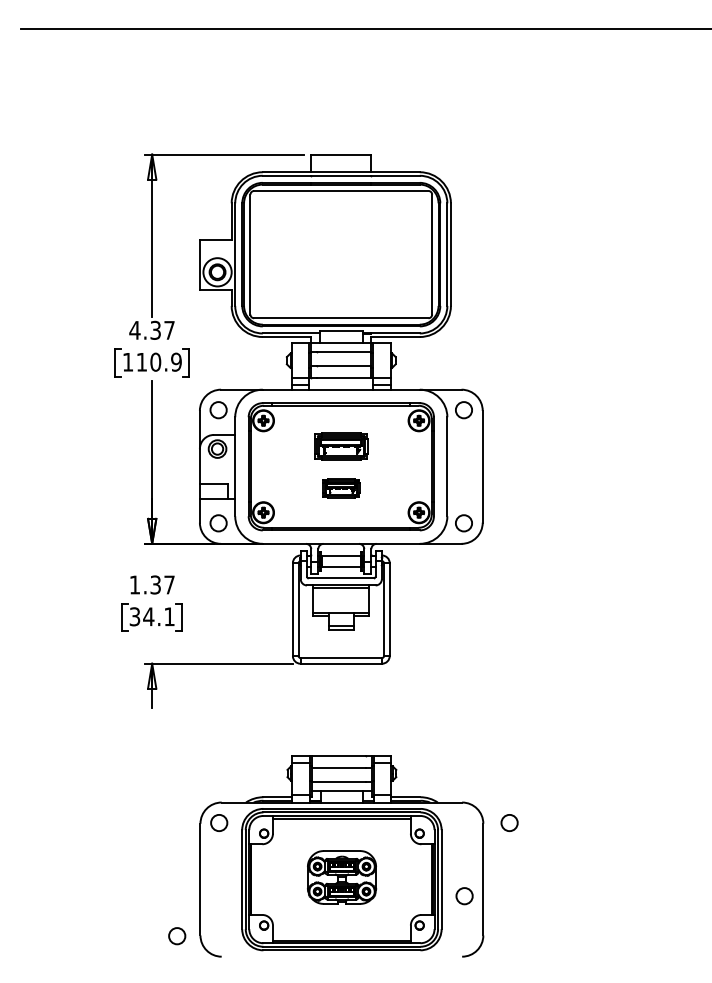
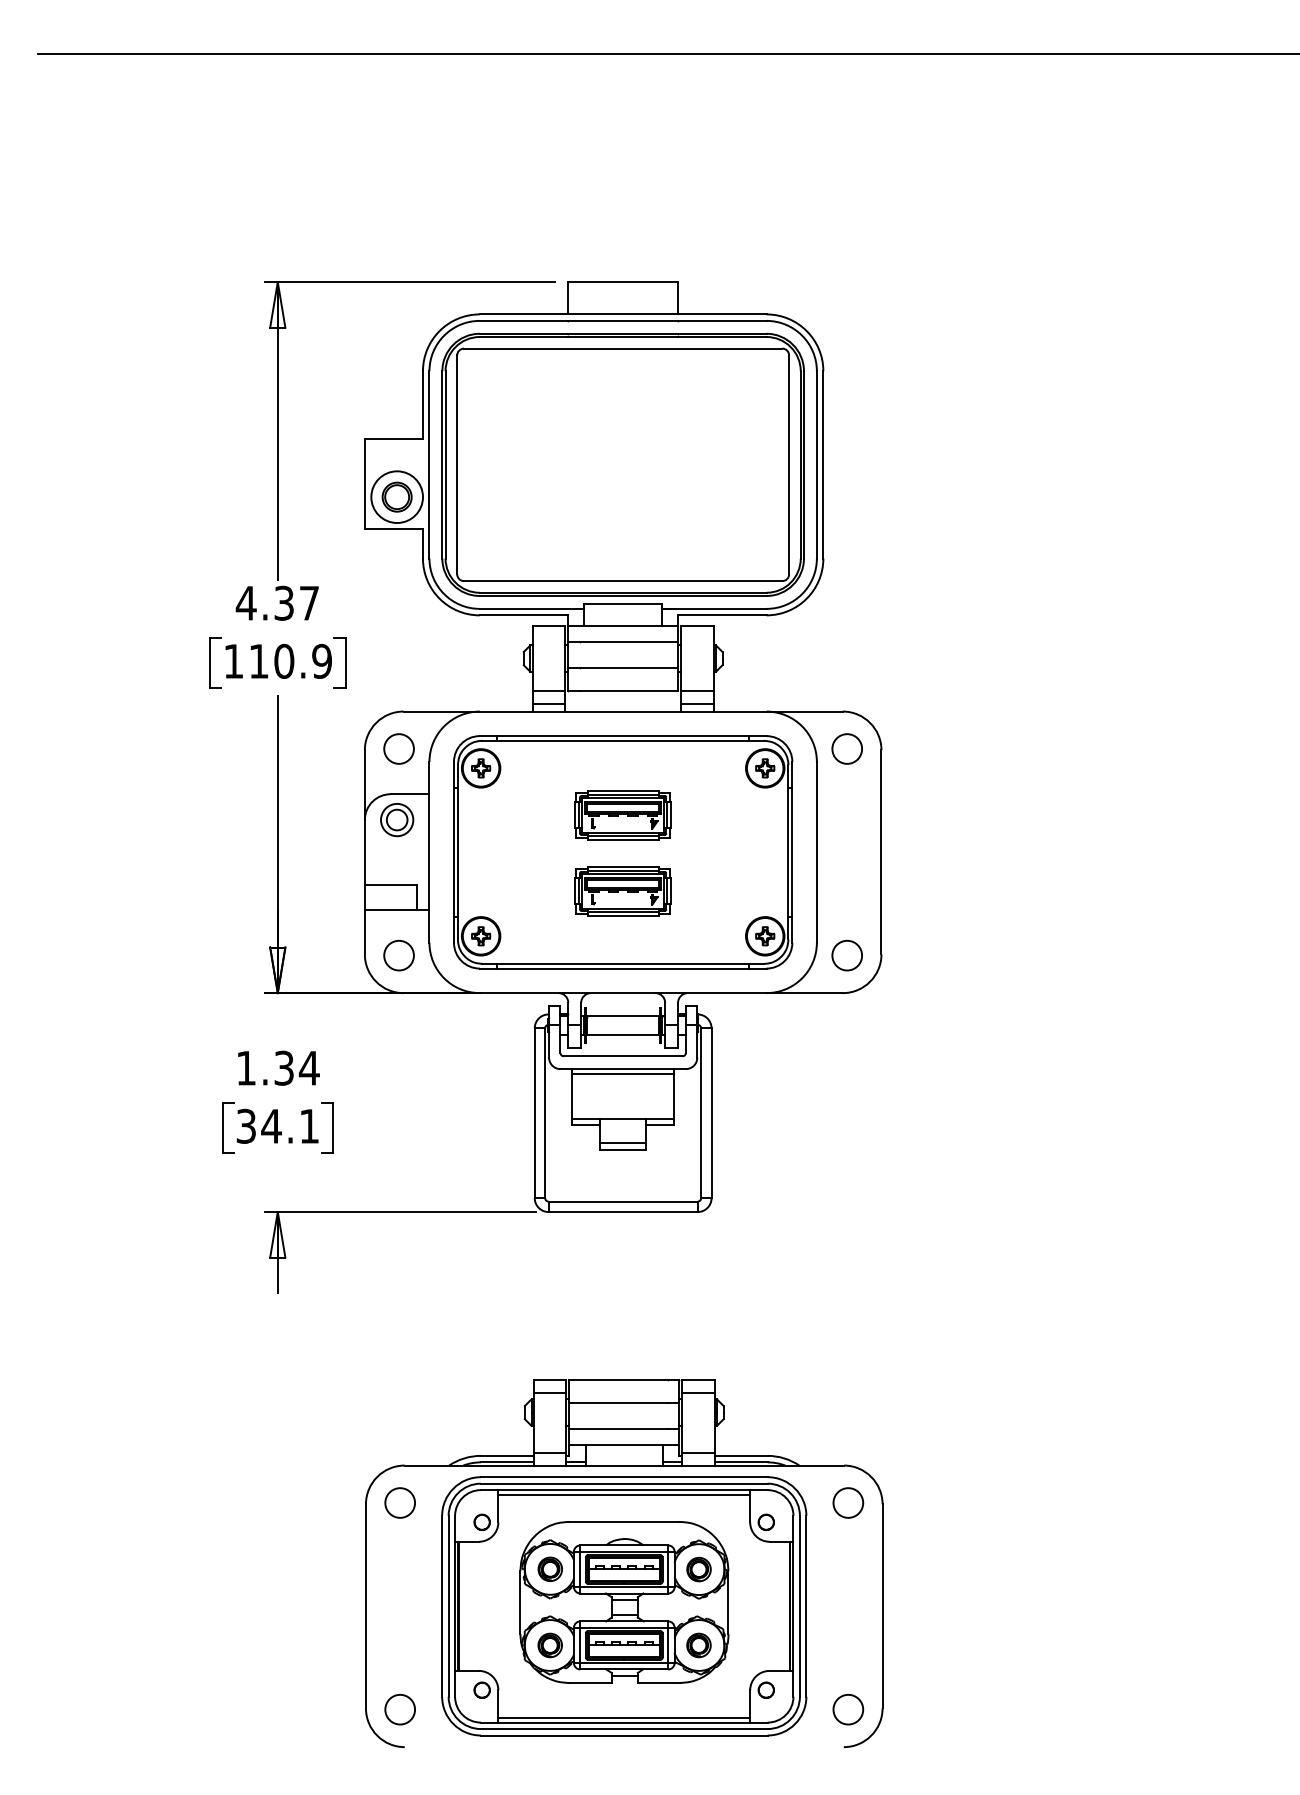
part: (341, 488) -> (623, 892), size x1.43
text: (169, 584) -> (309, 1067), 1.37 -> 1.34
circle: (509, 822) -> (848, 1502), moved
part: (341, 877) -> (623, 1602), size x1.67
circle: (464, 896) -> (848, 1710), moved
circle: (177, 936) -> (400, 1710), moved

